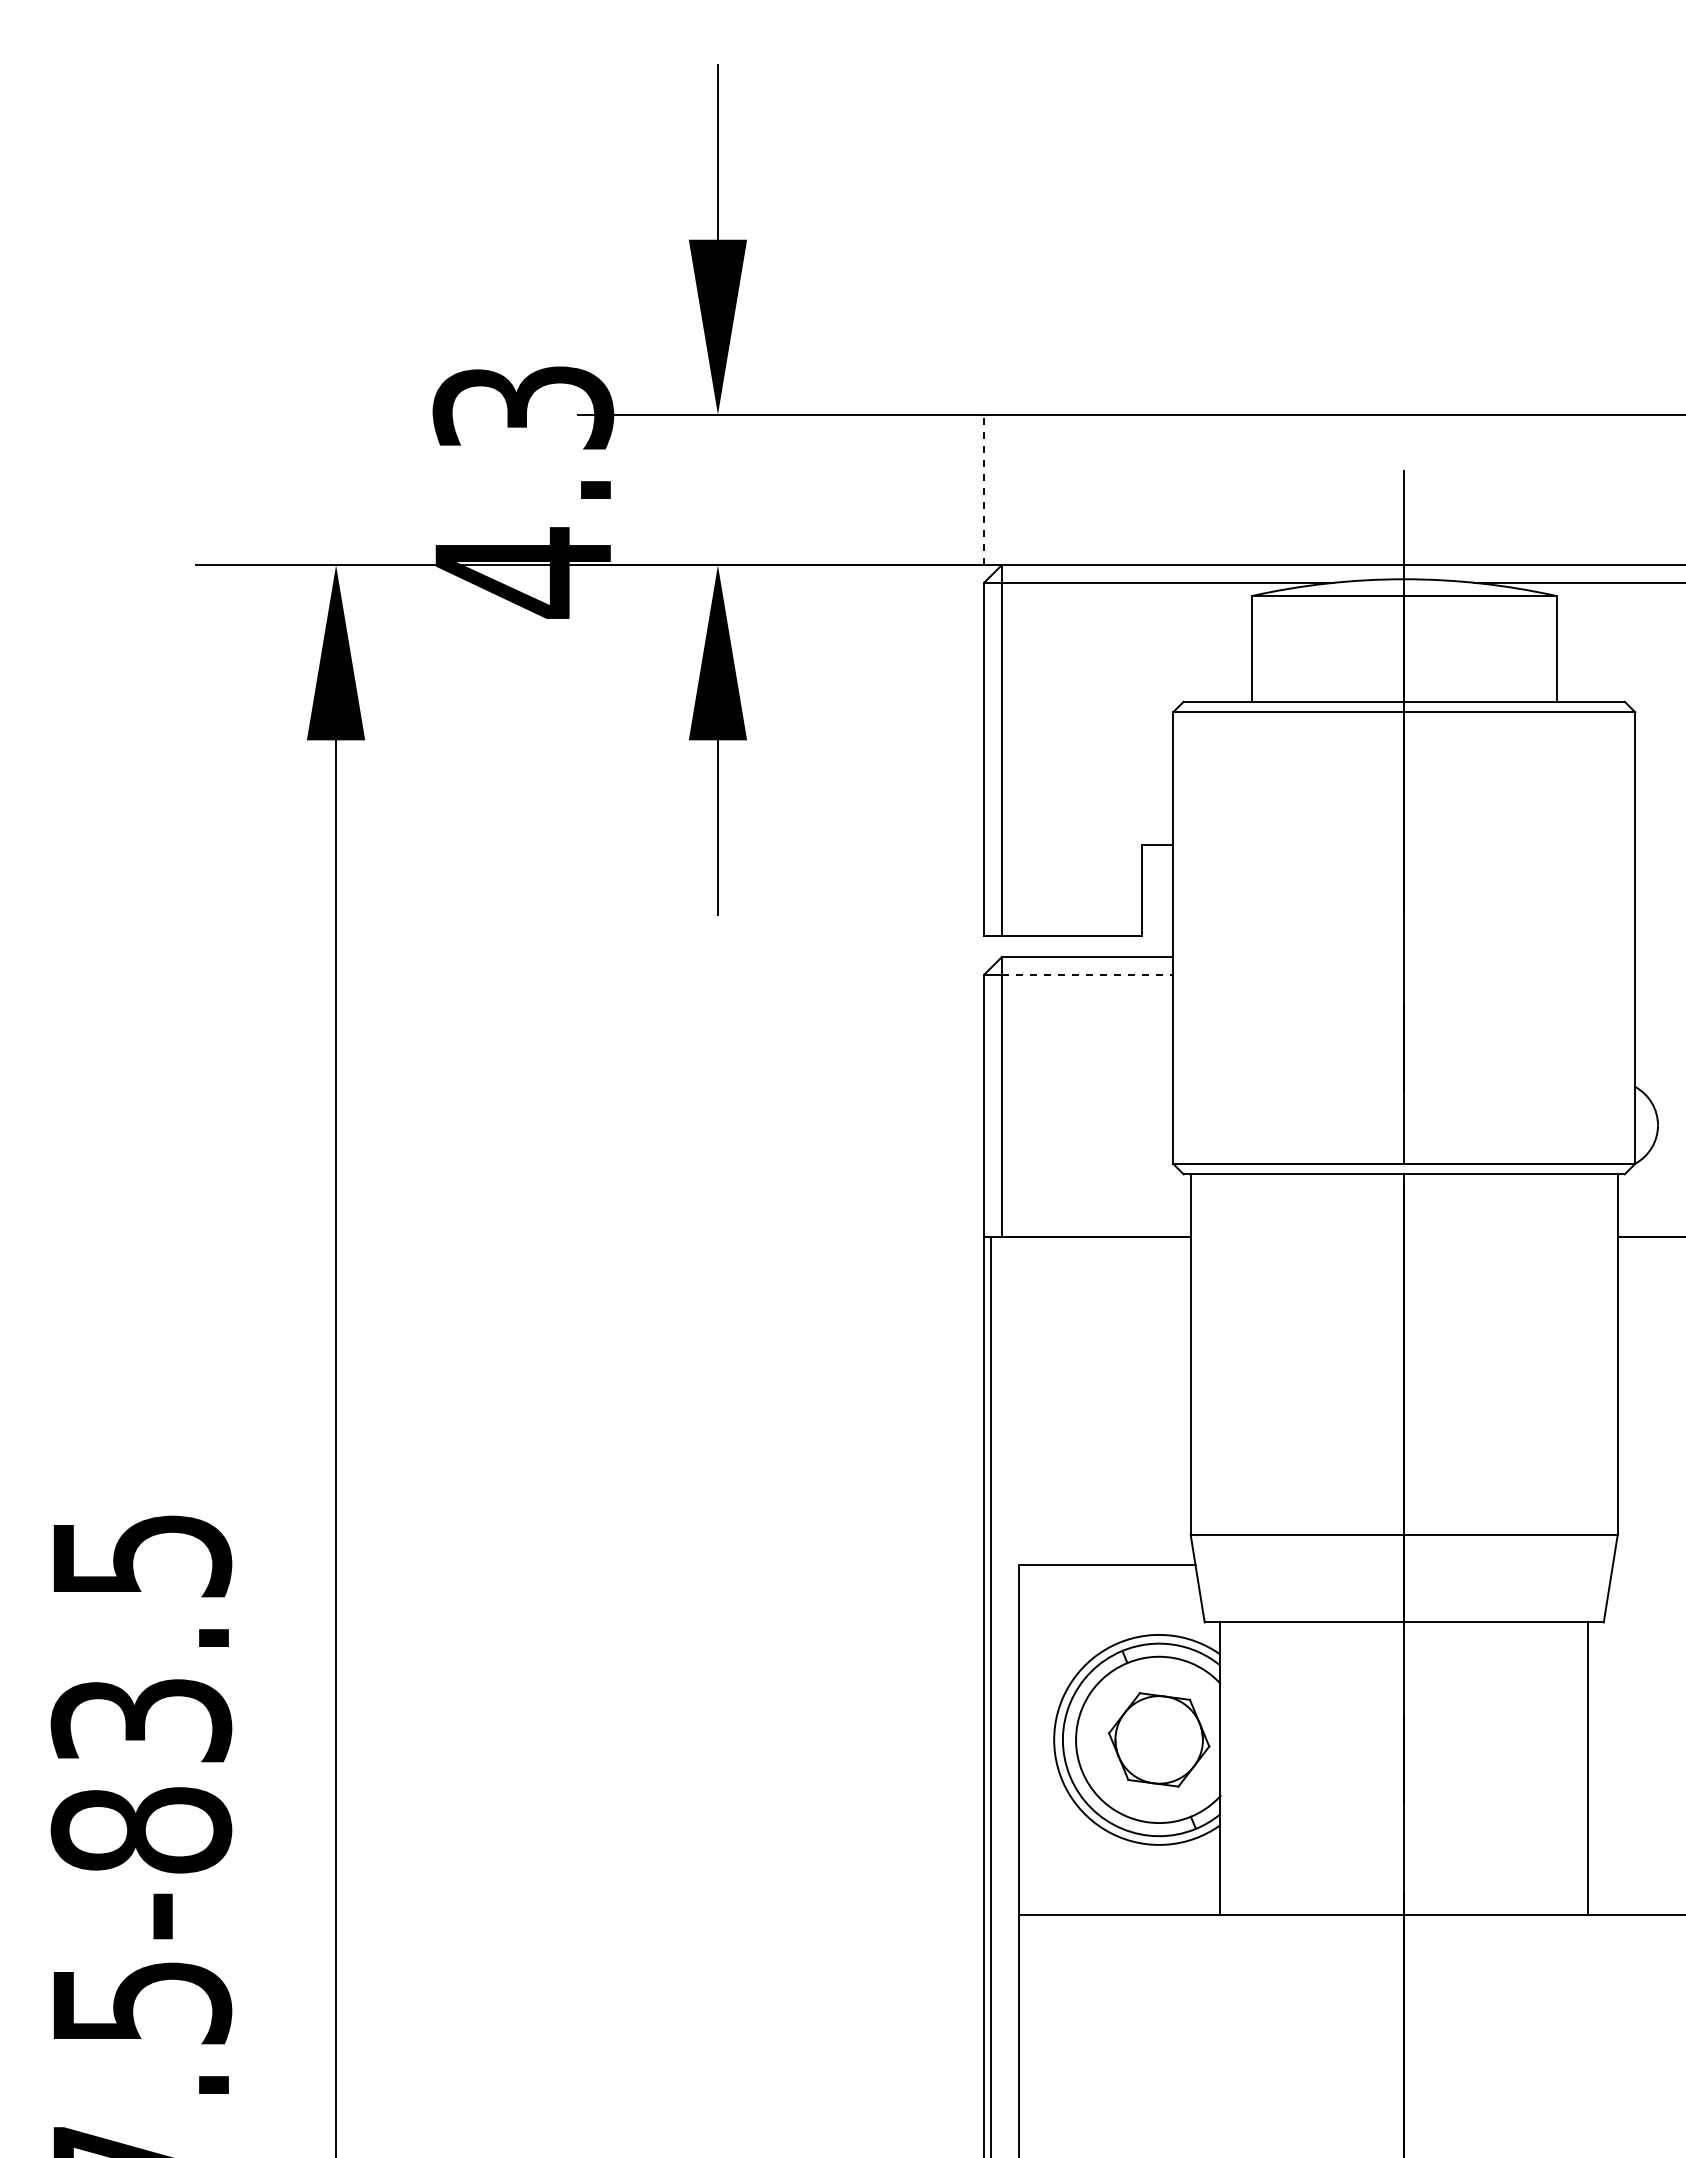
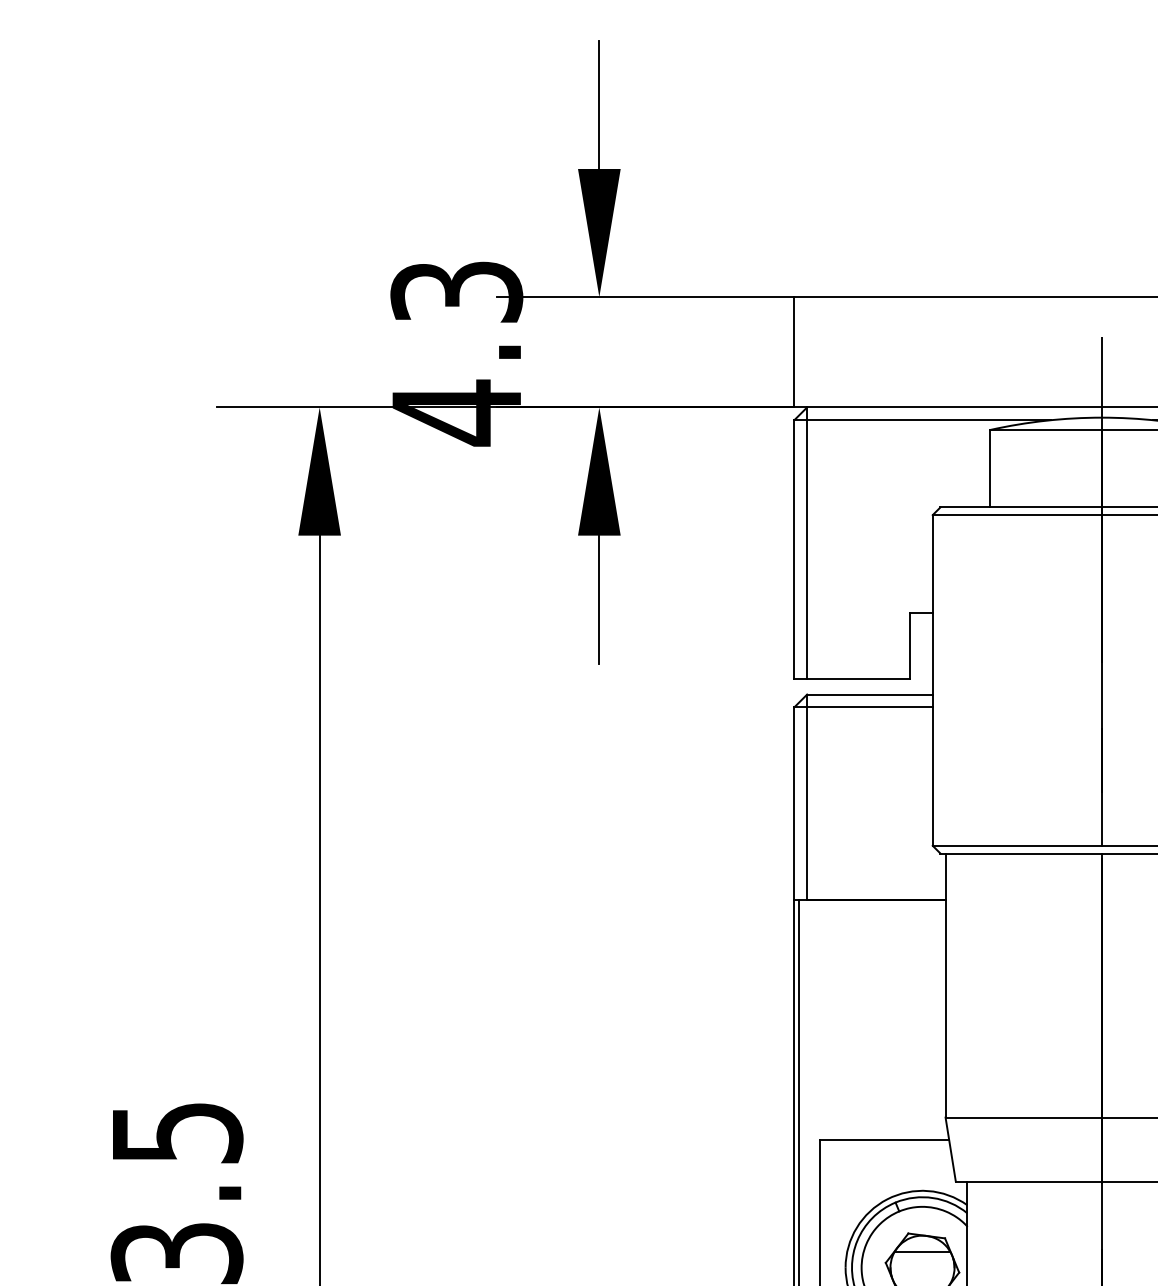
line: (984, 489) -> (794, 351), dashed -> solid
line: (1087, 974) -> (870, 707), dashed -> solid
line: (1158, 1718) -> (922, 1252), added

